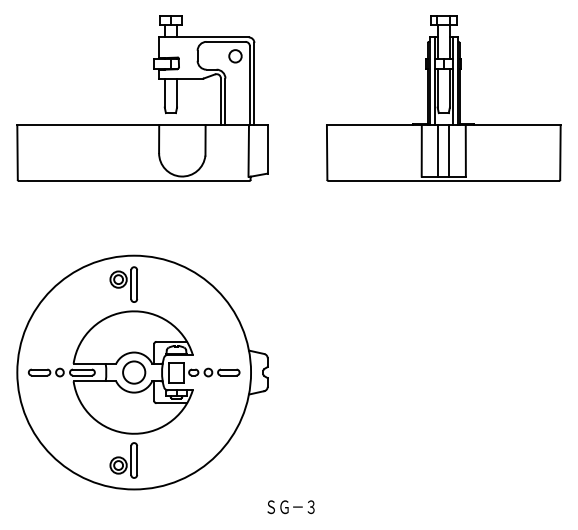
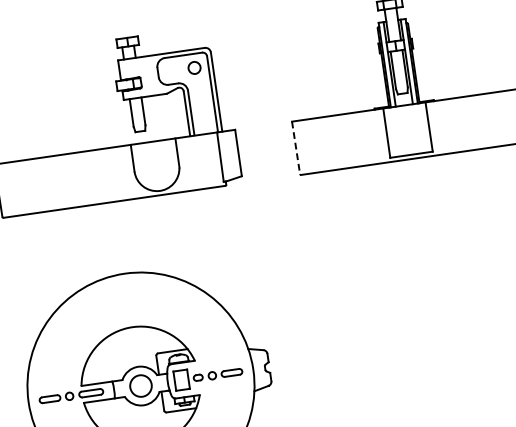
line: (438, 150) -> (402, 130), removed
line: (449, 150) -> (413, 128), removed
line: (327, 153) -> (296, 148), solid -> dashed
part: (123, 284) -> (118, 302), removed

